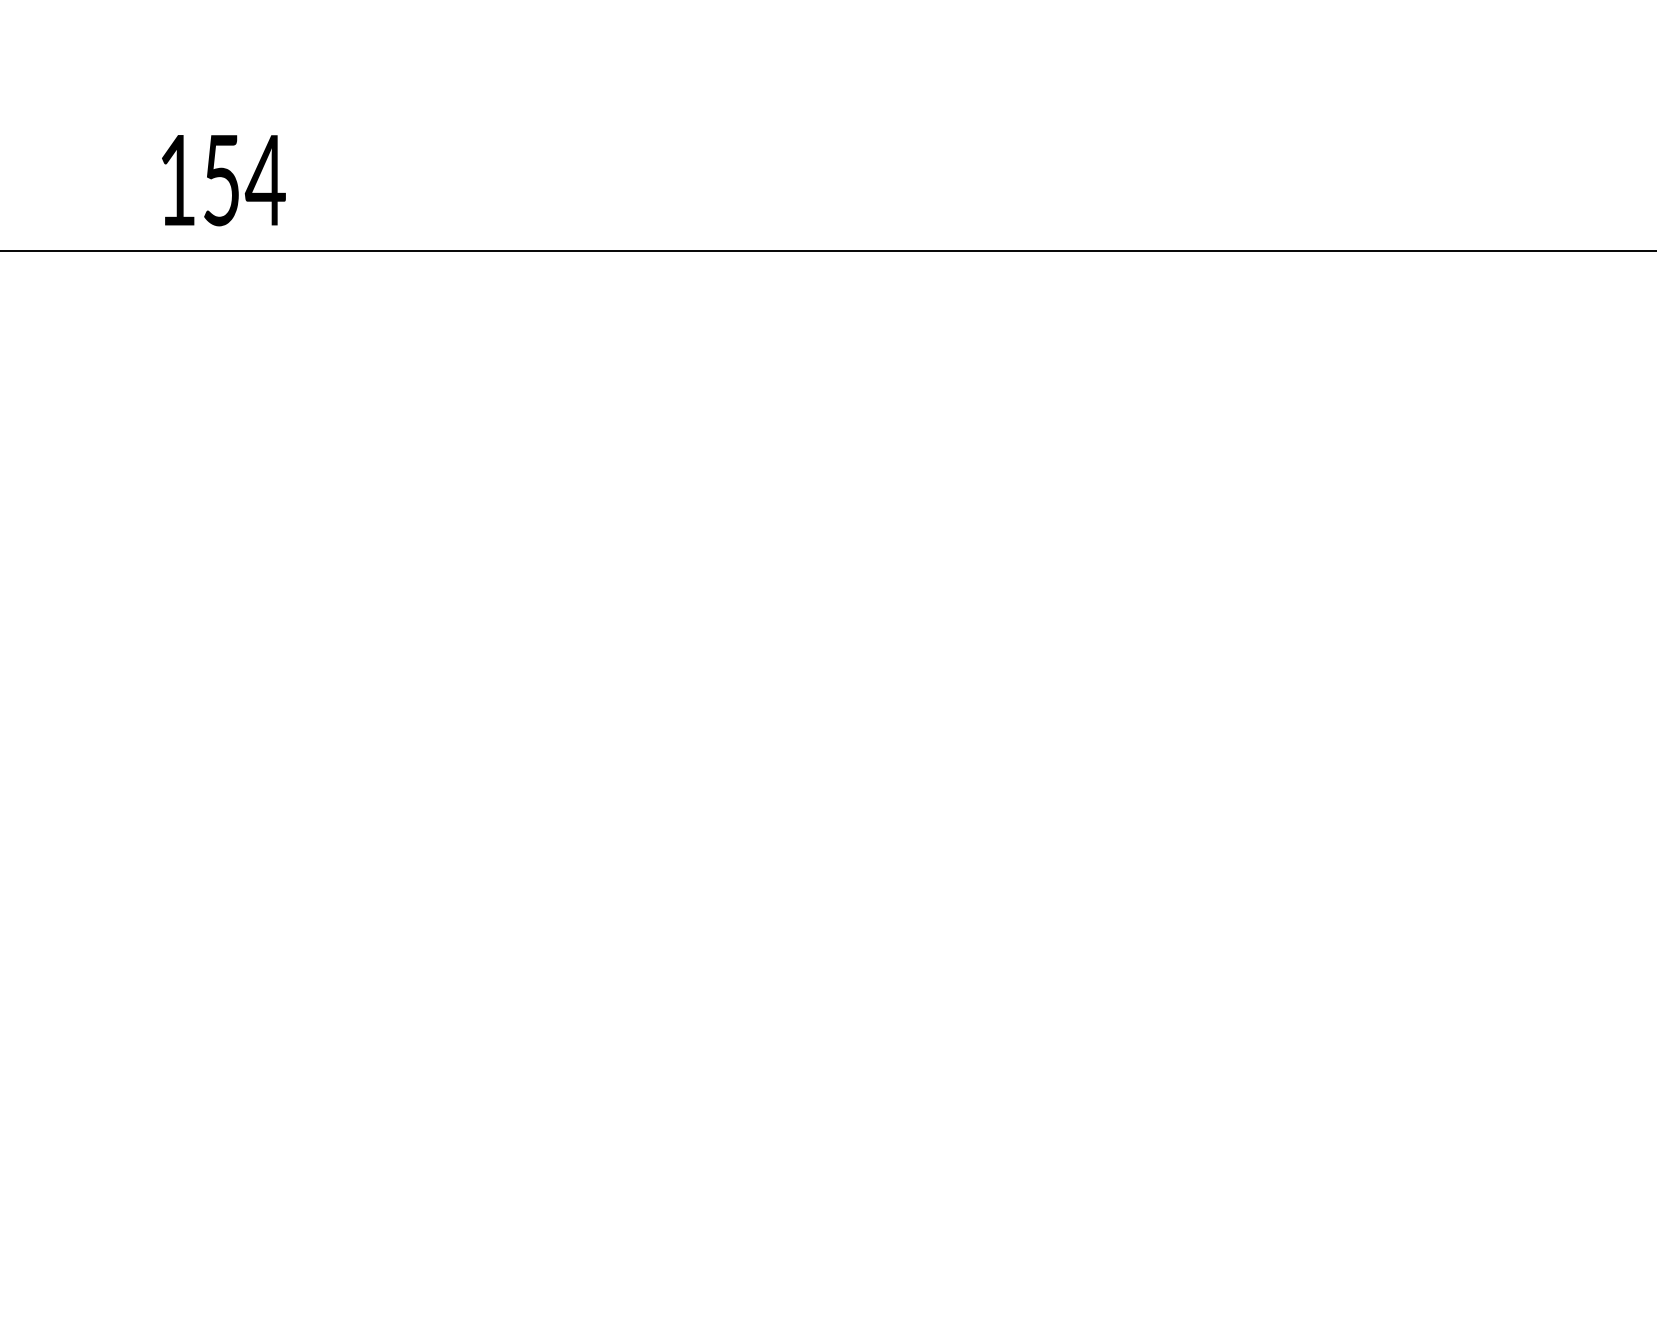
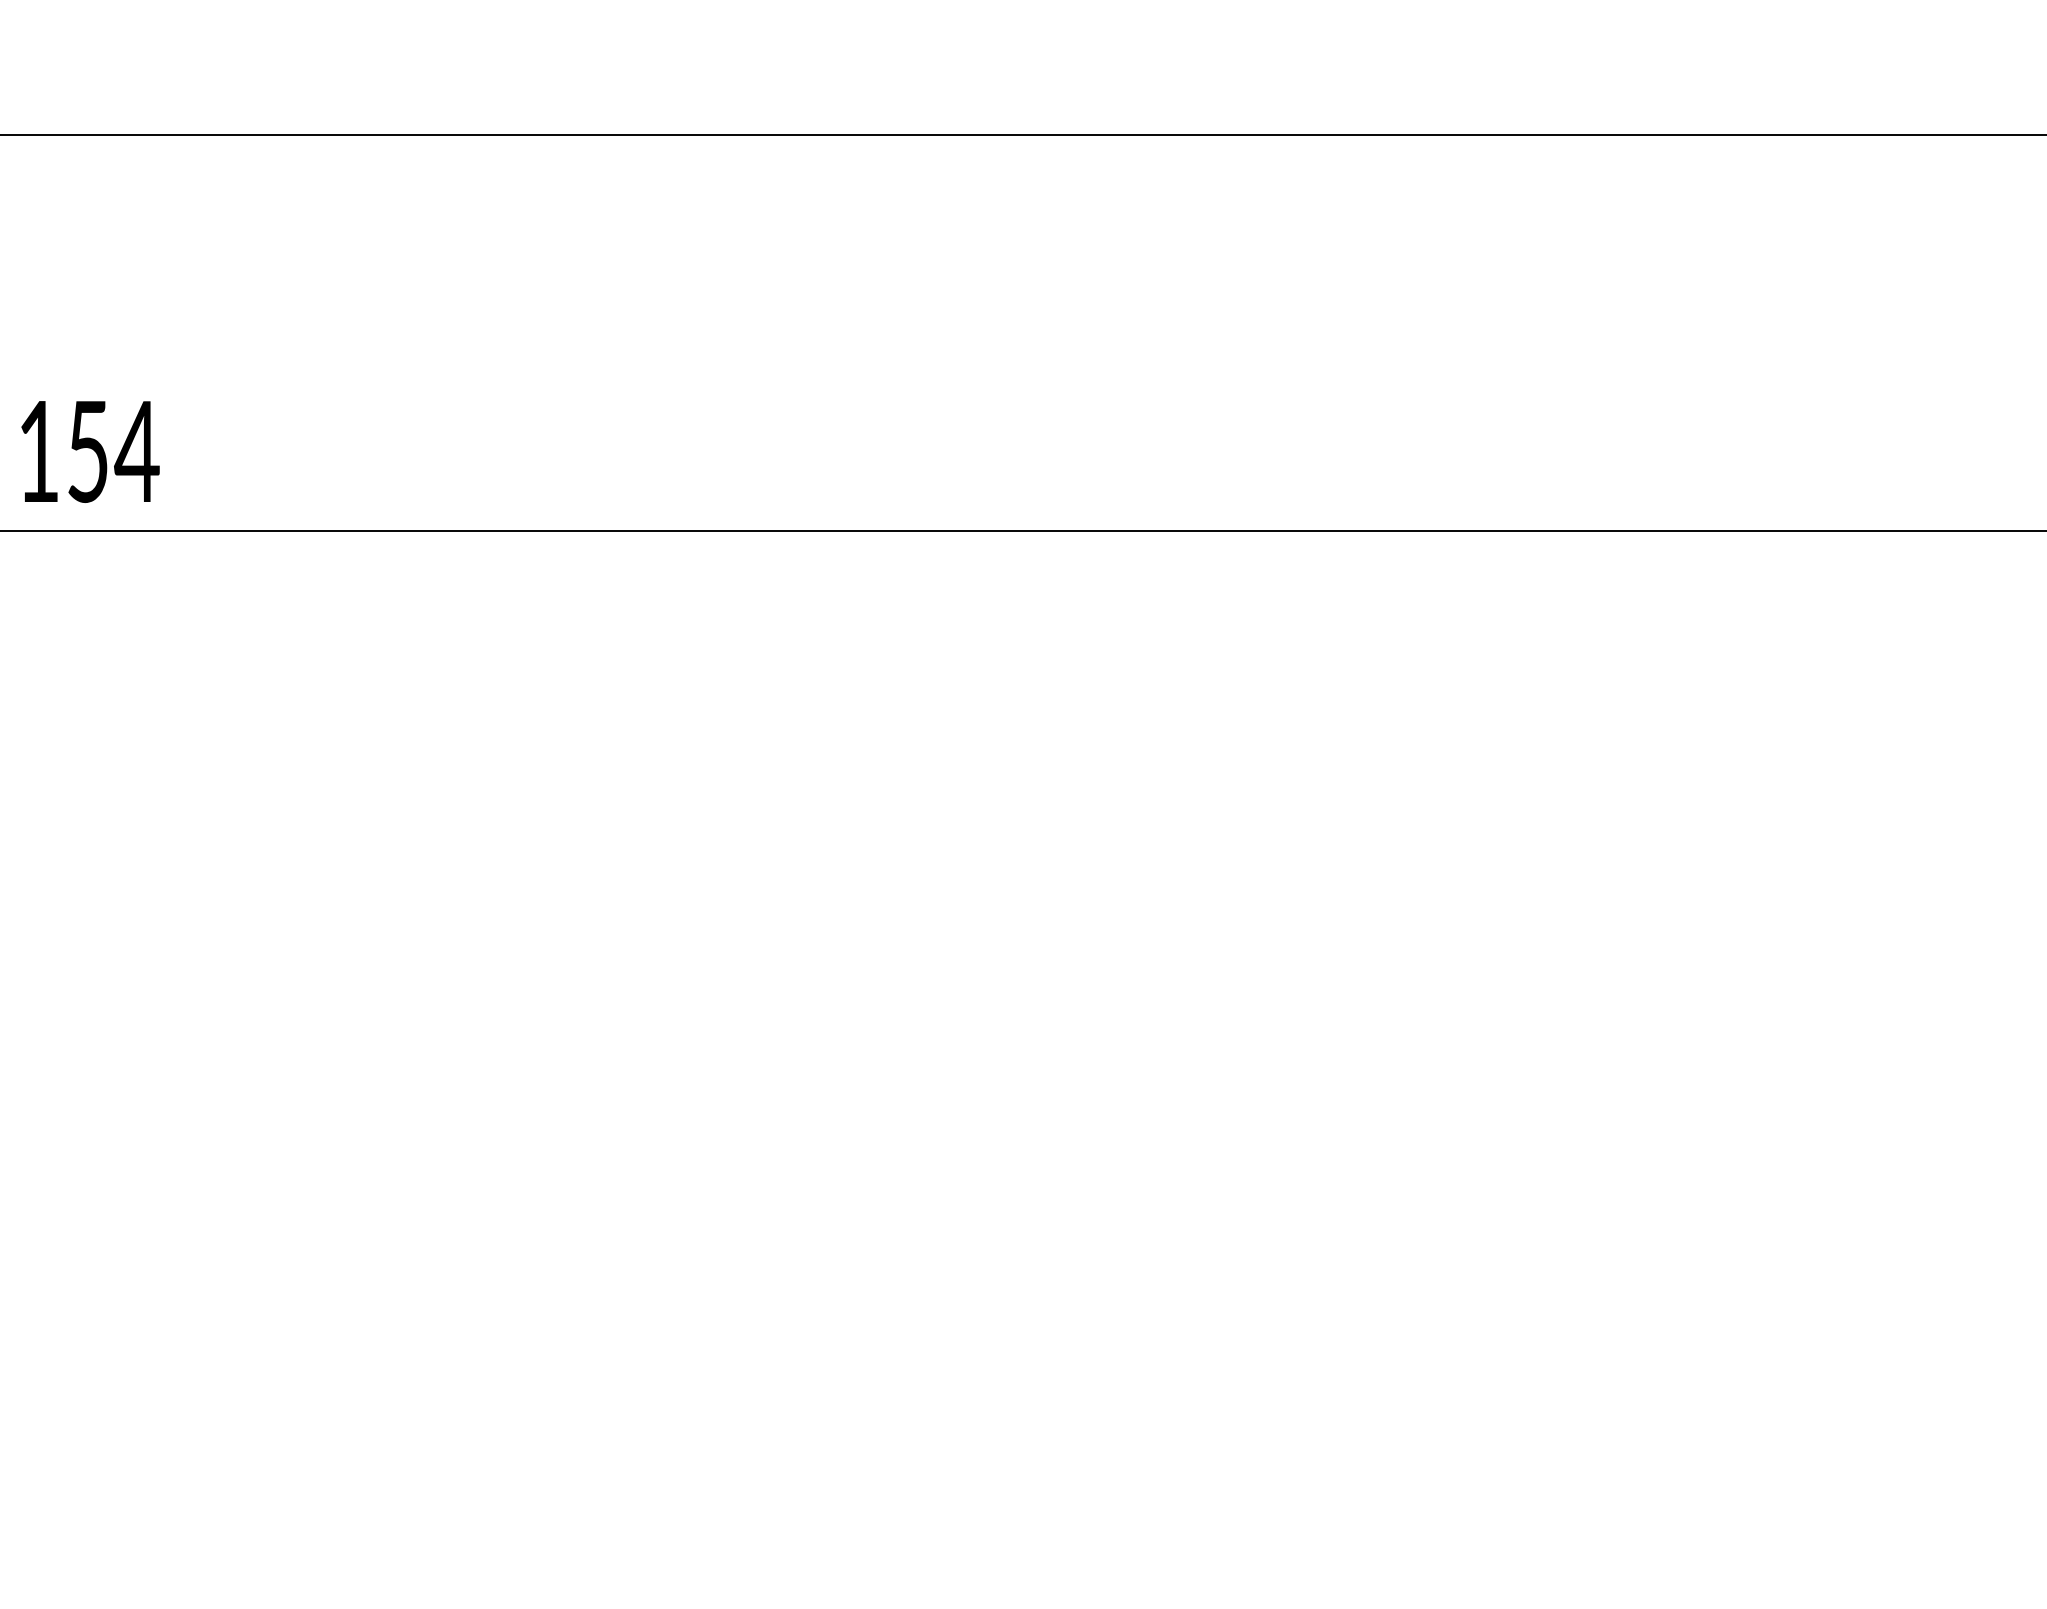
text: (223, 180) -> (90, 451), moved

